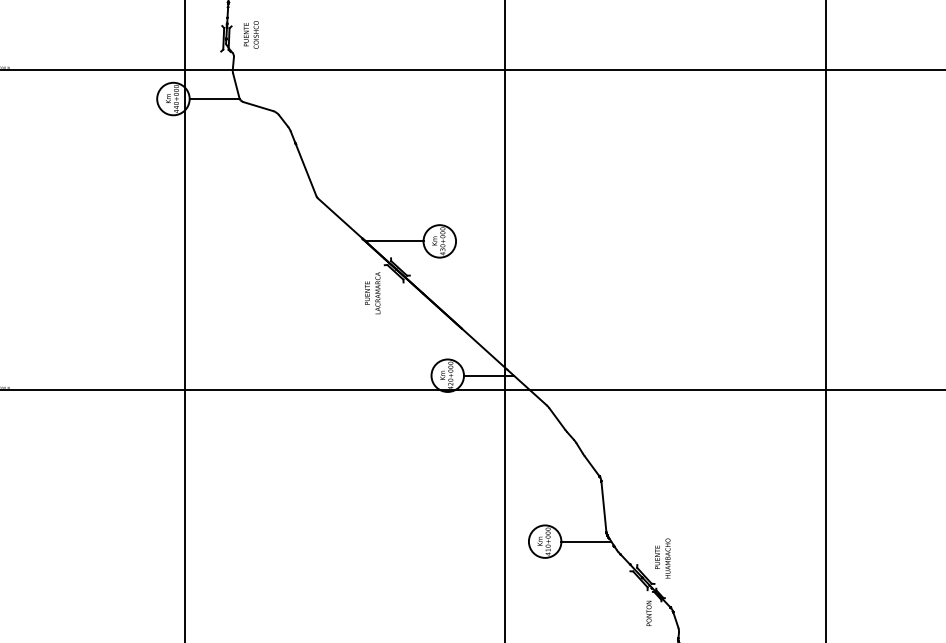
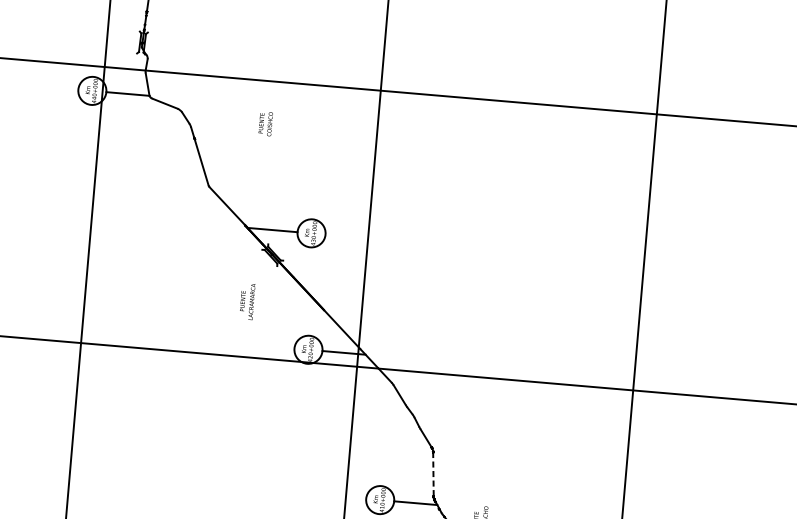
text: (250, 34) -> (265, 123), moved
text: (372, 293) -> (247, 301), moved
line: (603, 506) -> (433, 474), solid -> dashed

